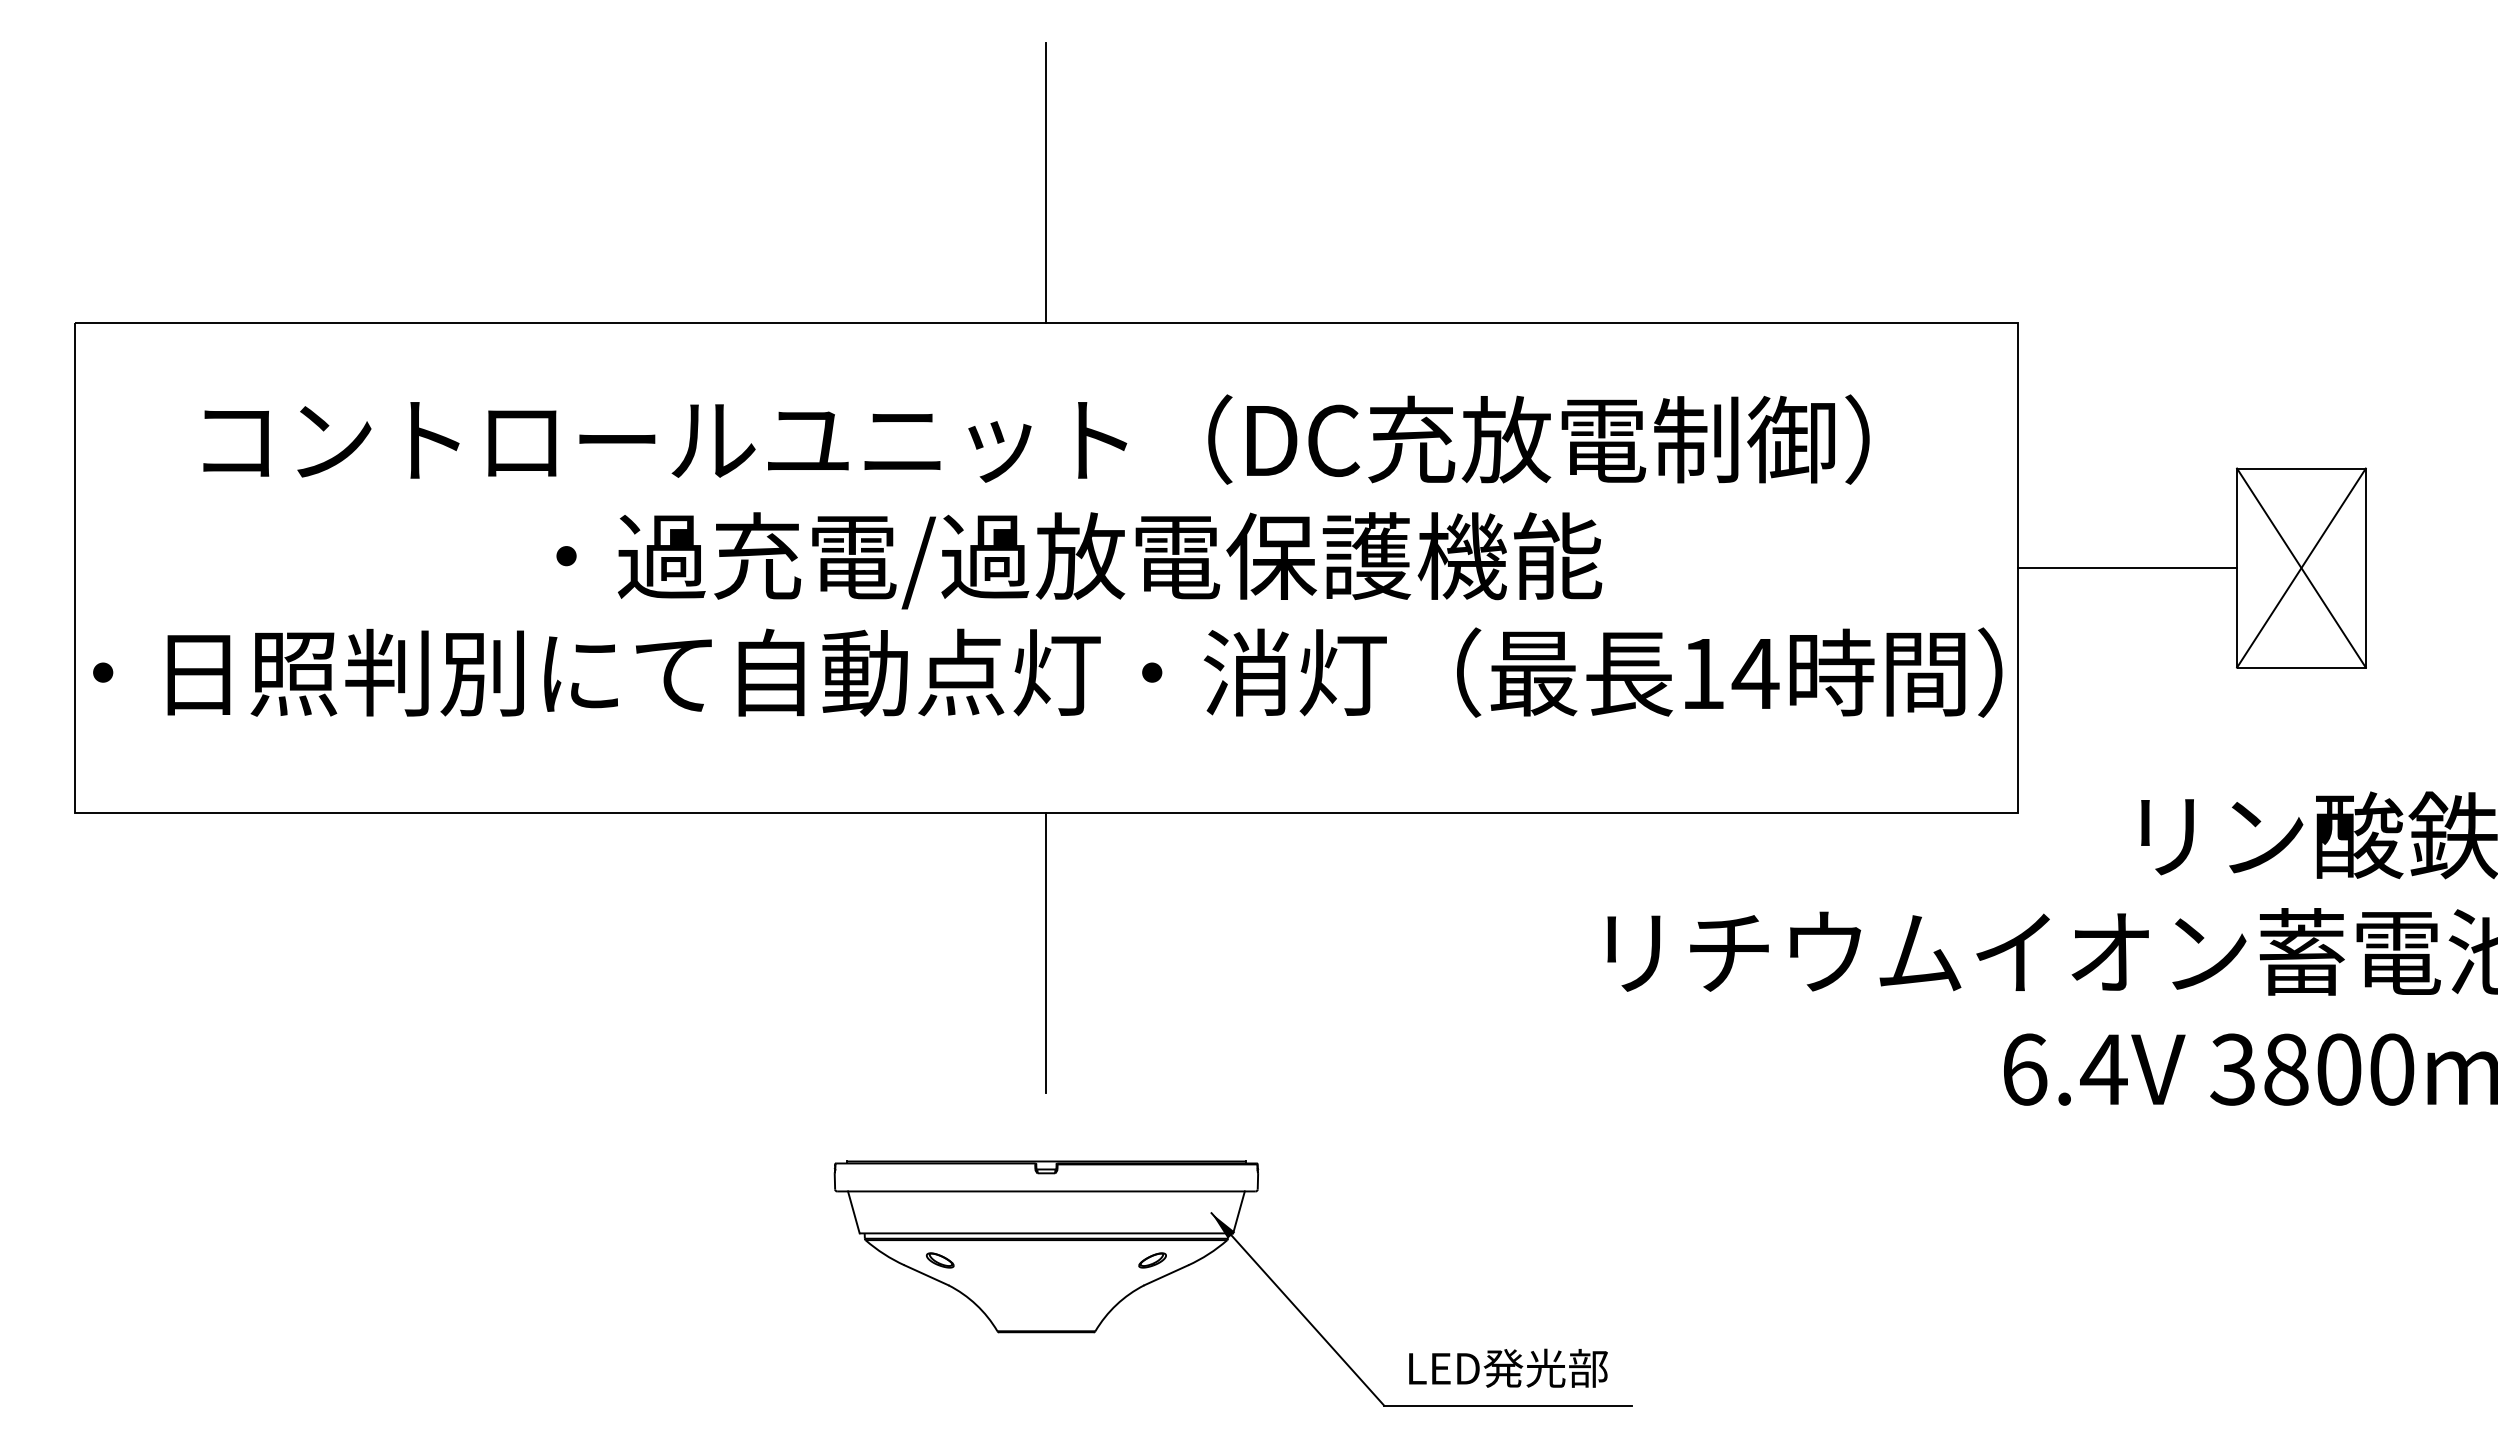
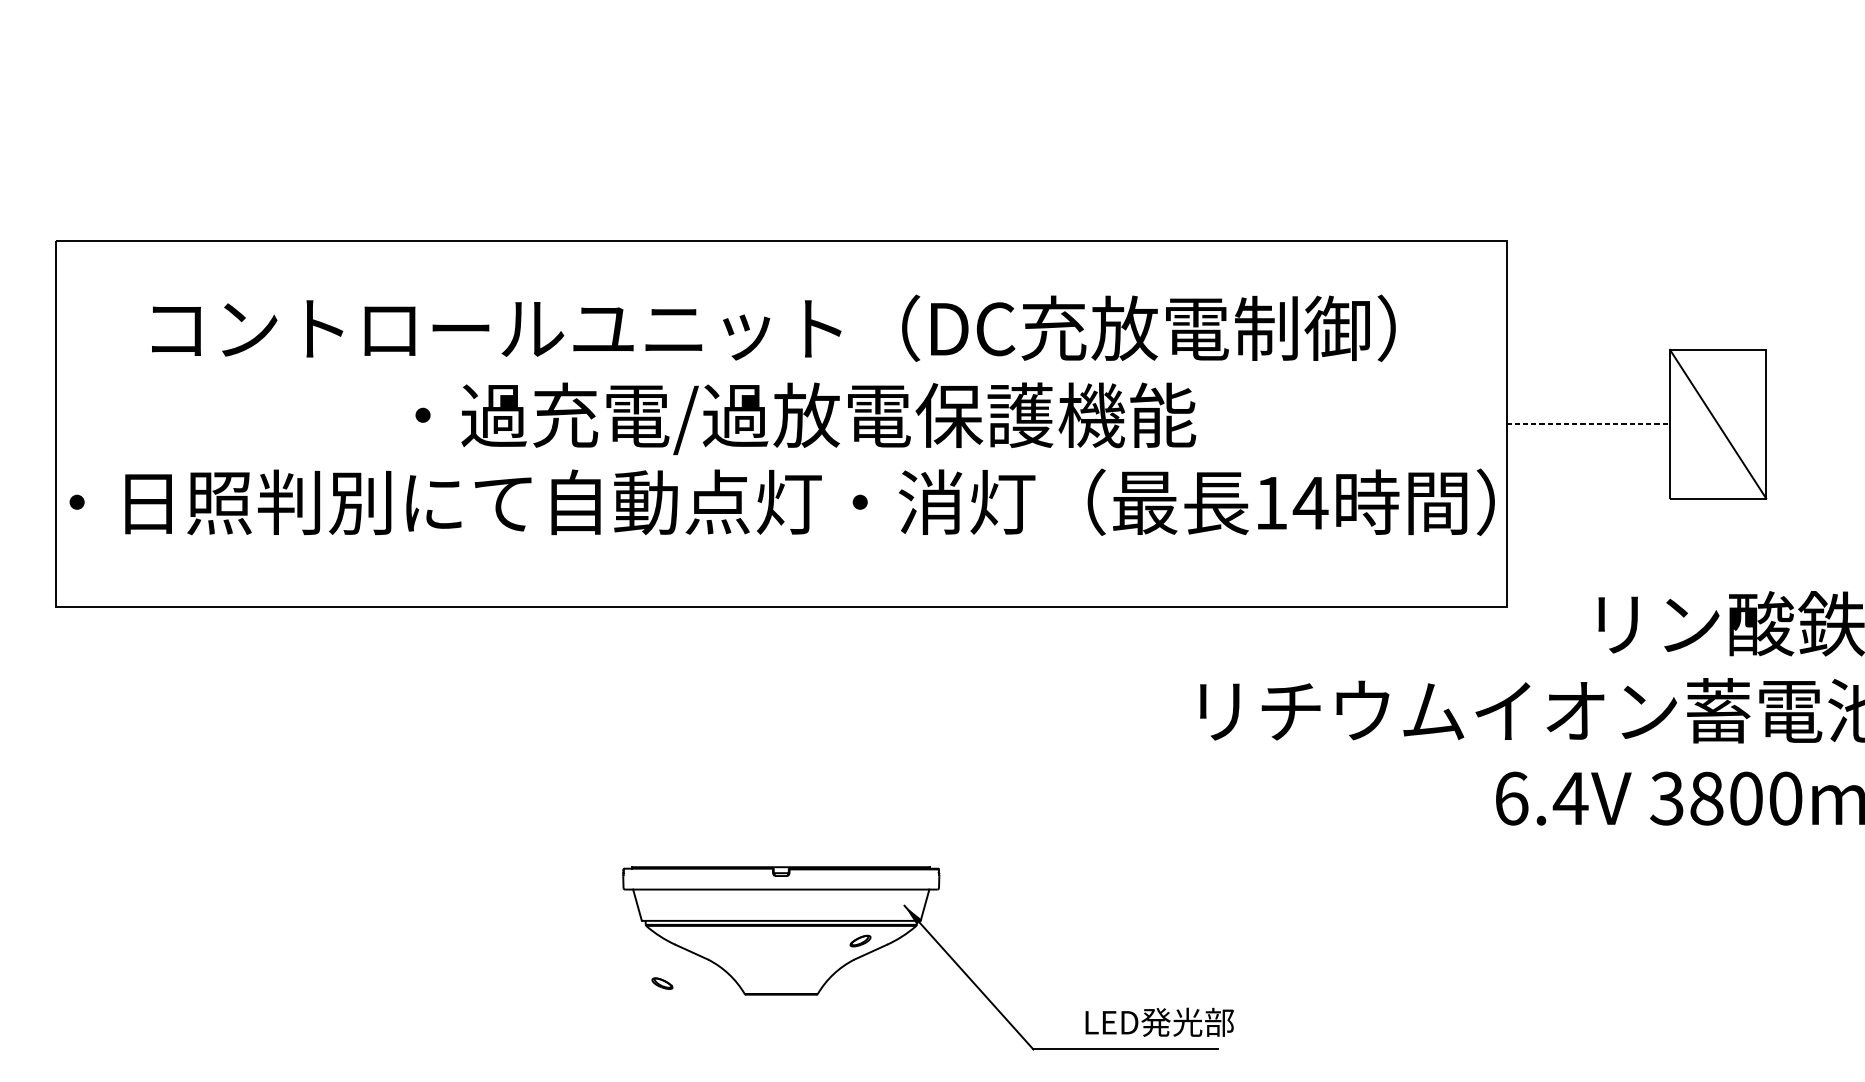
line: (1046, 183) -> (781, 137), removed
line: (2301, 567) -> (1718, 423), removed
line: (2127, 568) -> (1588, 424), solid -> dashed
line: (1046, 952) -> (781, 711), removed
part: (939, 1260) -> (661, 983), moved
text: (1508, 1367) -> (1159, 1021), moved

